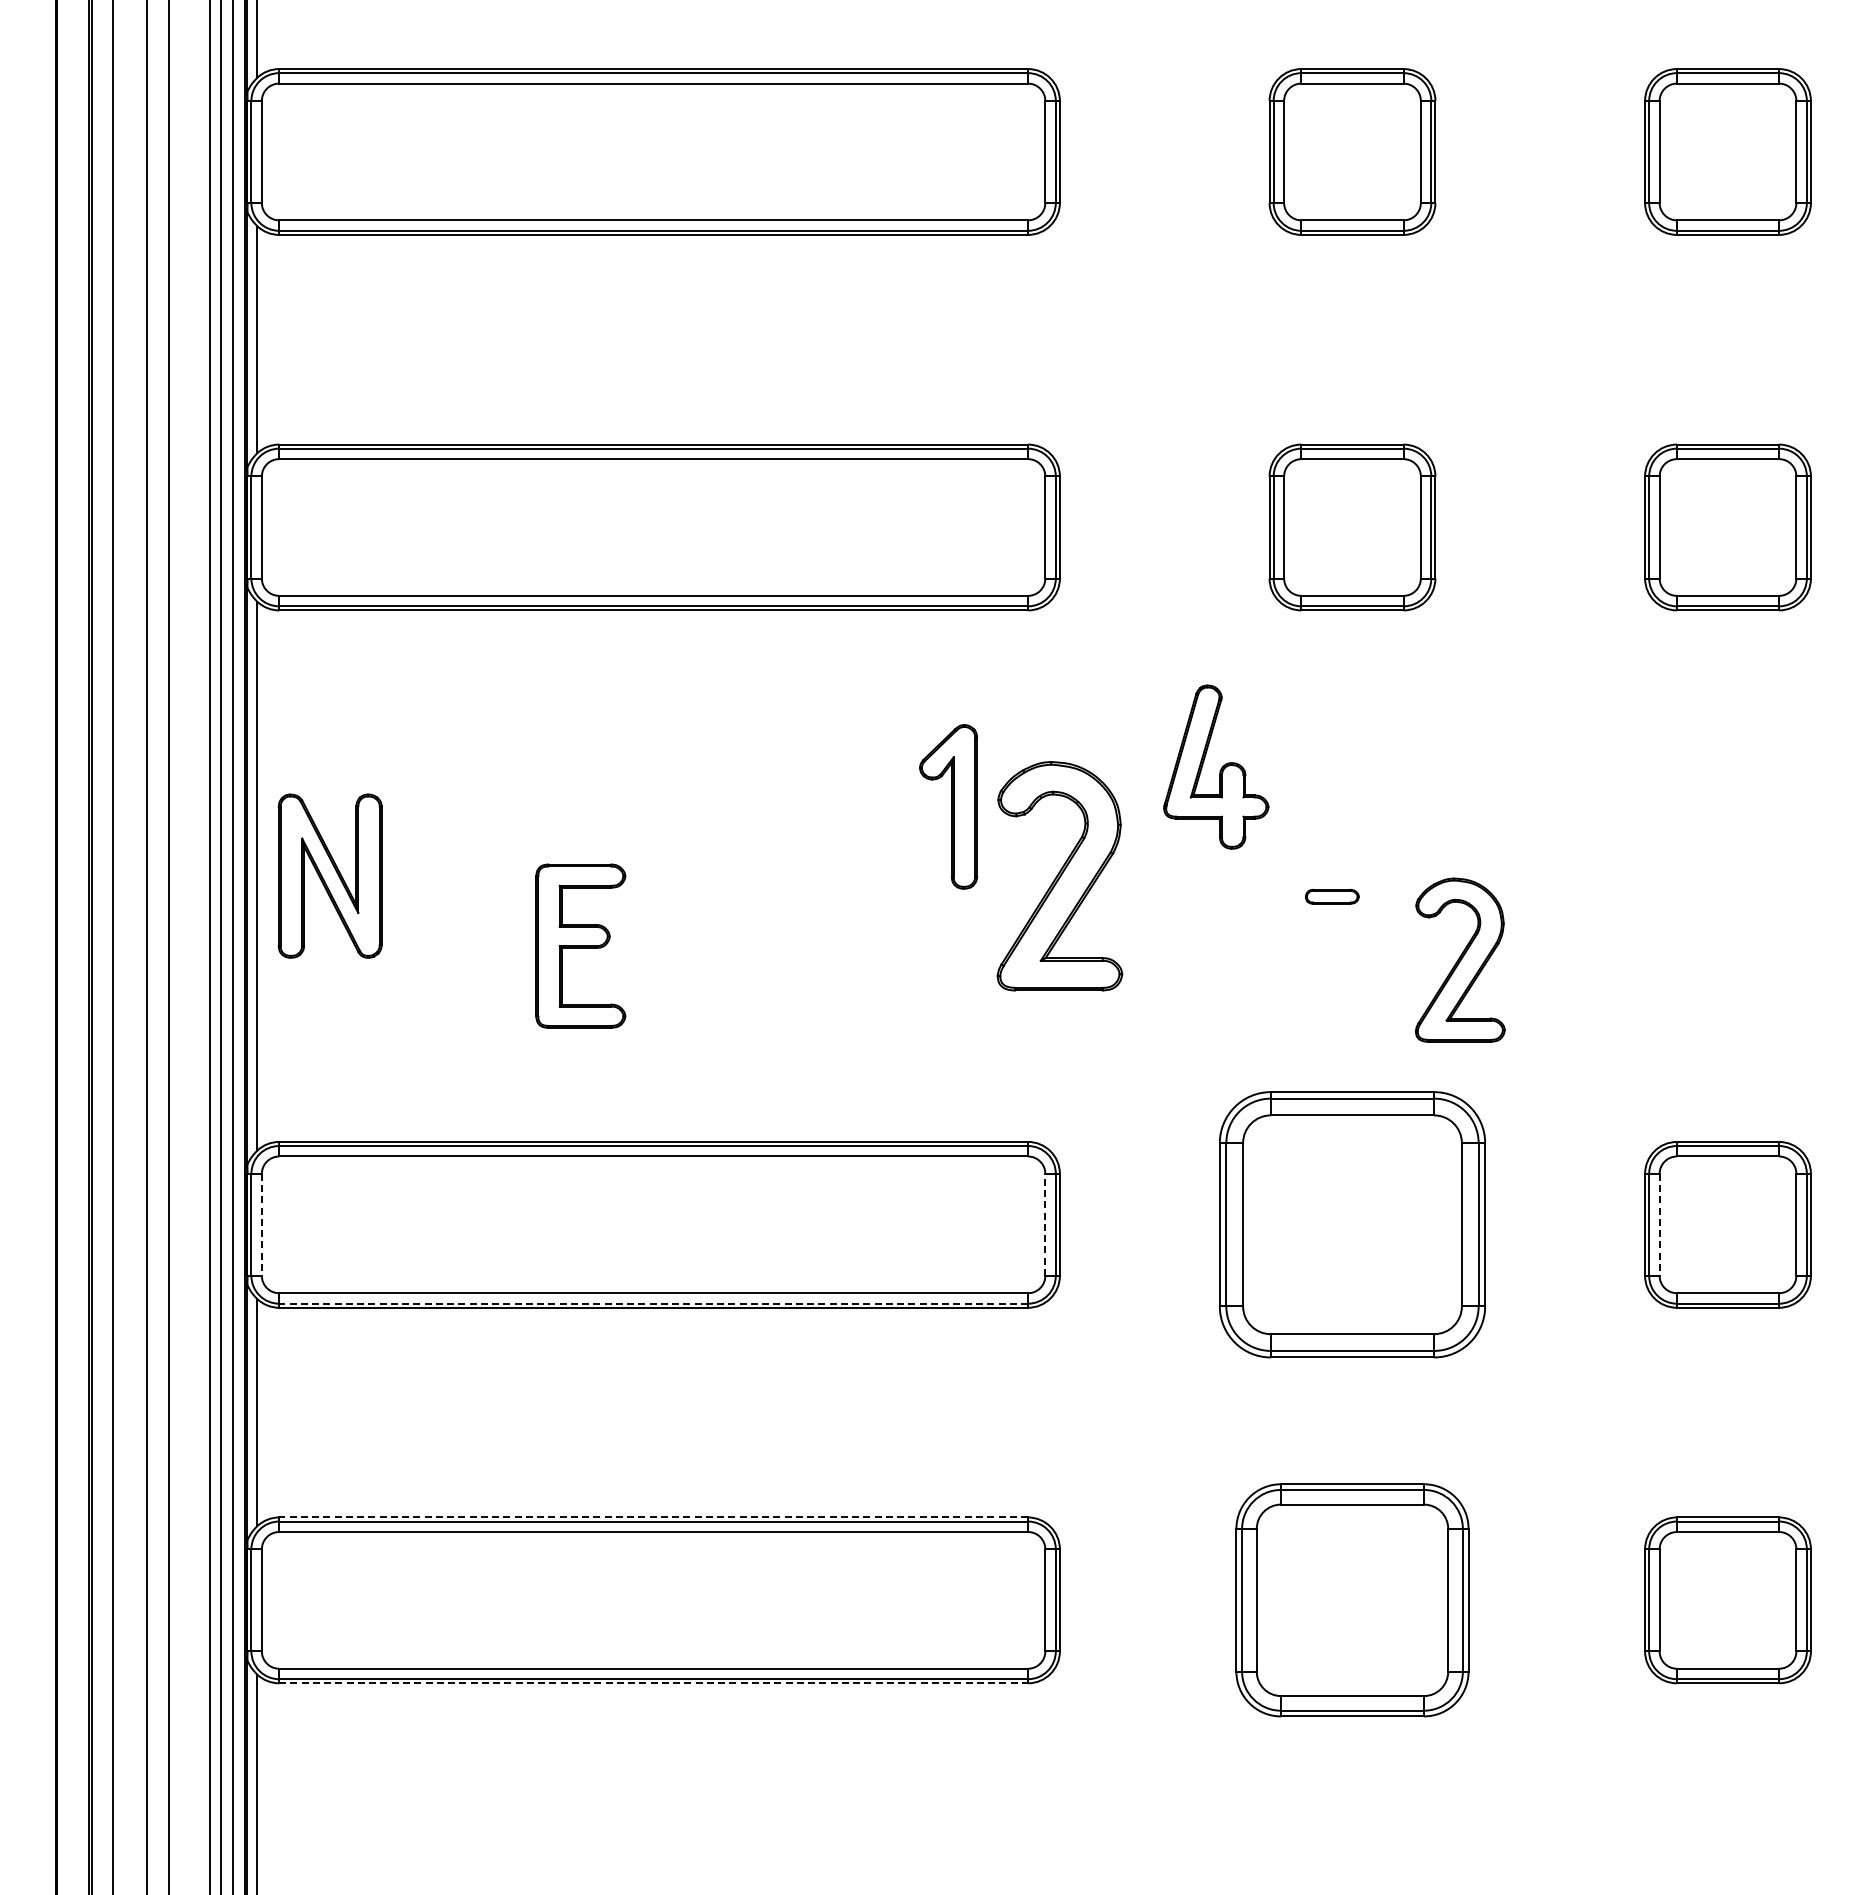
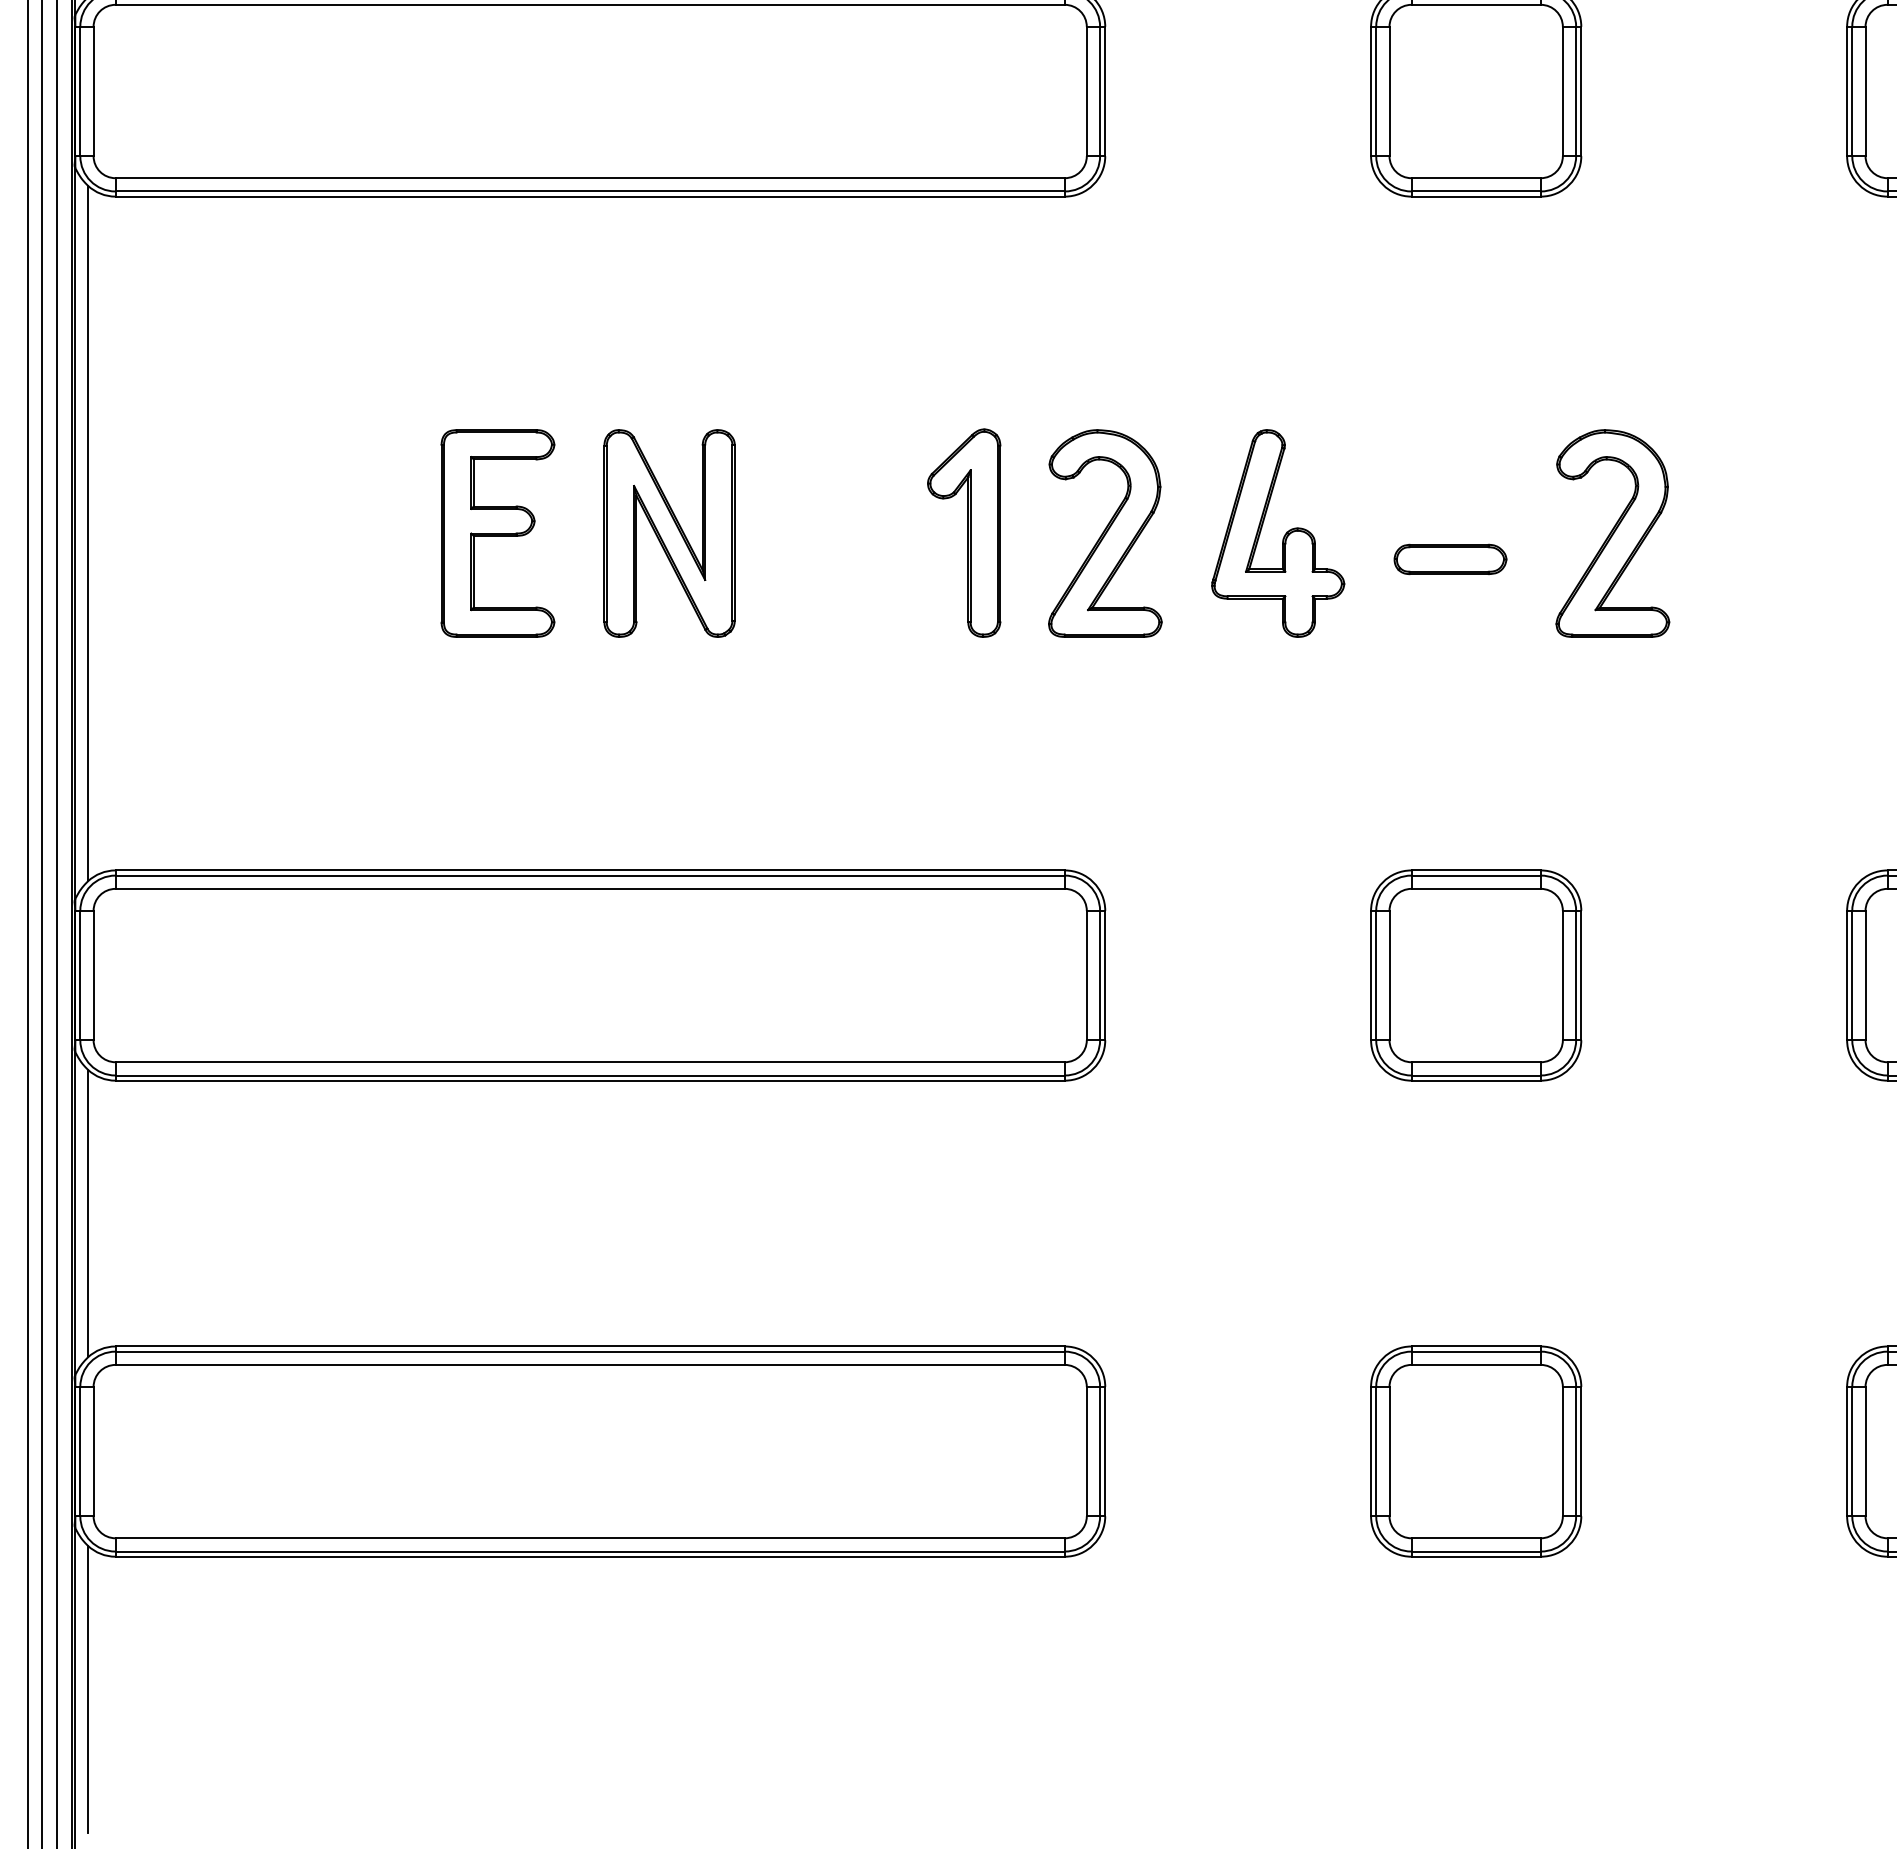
part: (1216, 766) -> (1278, 532), moved
part: (948, 806) -> (964, 532), moved
part: (329, 875) -> (668, 532), moved
part: (1059, 875) -> (1104, 532), size x0.71
part: (1332, 896) -> (1450, 559), size x1.67
part: (580, 945) -> (497, 532), moved
part: (1459, 959) -> (1611, 532), moved
line: (1045, 1224) -> (1087, 975), dashed -> solid
part: (1352, 1224) -> (1476, 975), size x0.62
line: (261, 1225) -> (93, 976), dashed -> solid
line: (1659, 1225) -> (1865, 976), dashed -> solid
line: (653, 1303) -> (590, 1075), dashed -> solid
line: (653, 1517) -> (590, 1346), dashed -> solid
part: (1352, 1600) -> (1476, 1451), size x0.71
line: (654, 1683) -> (591, 1556), dashed -> solid

